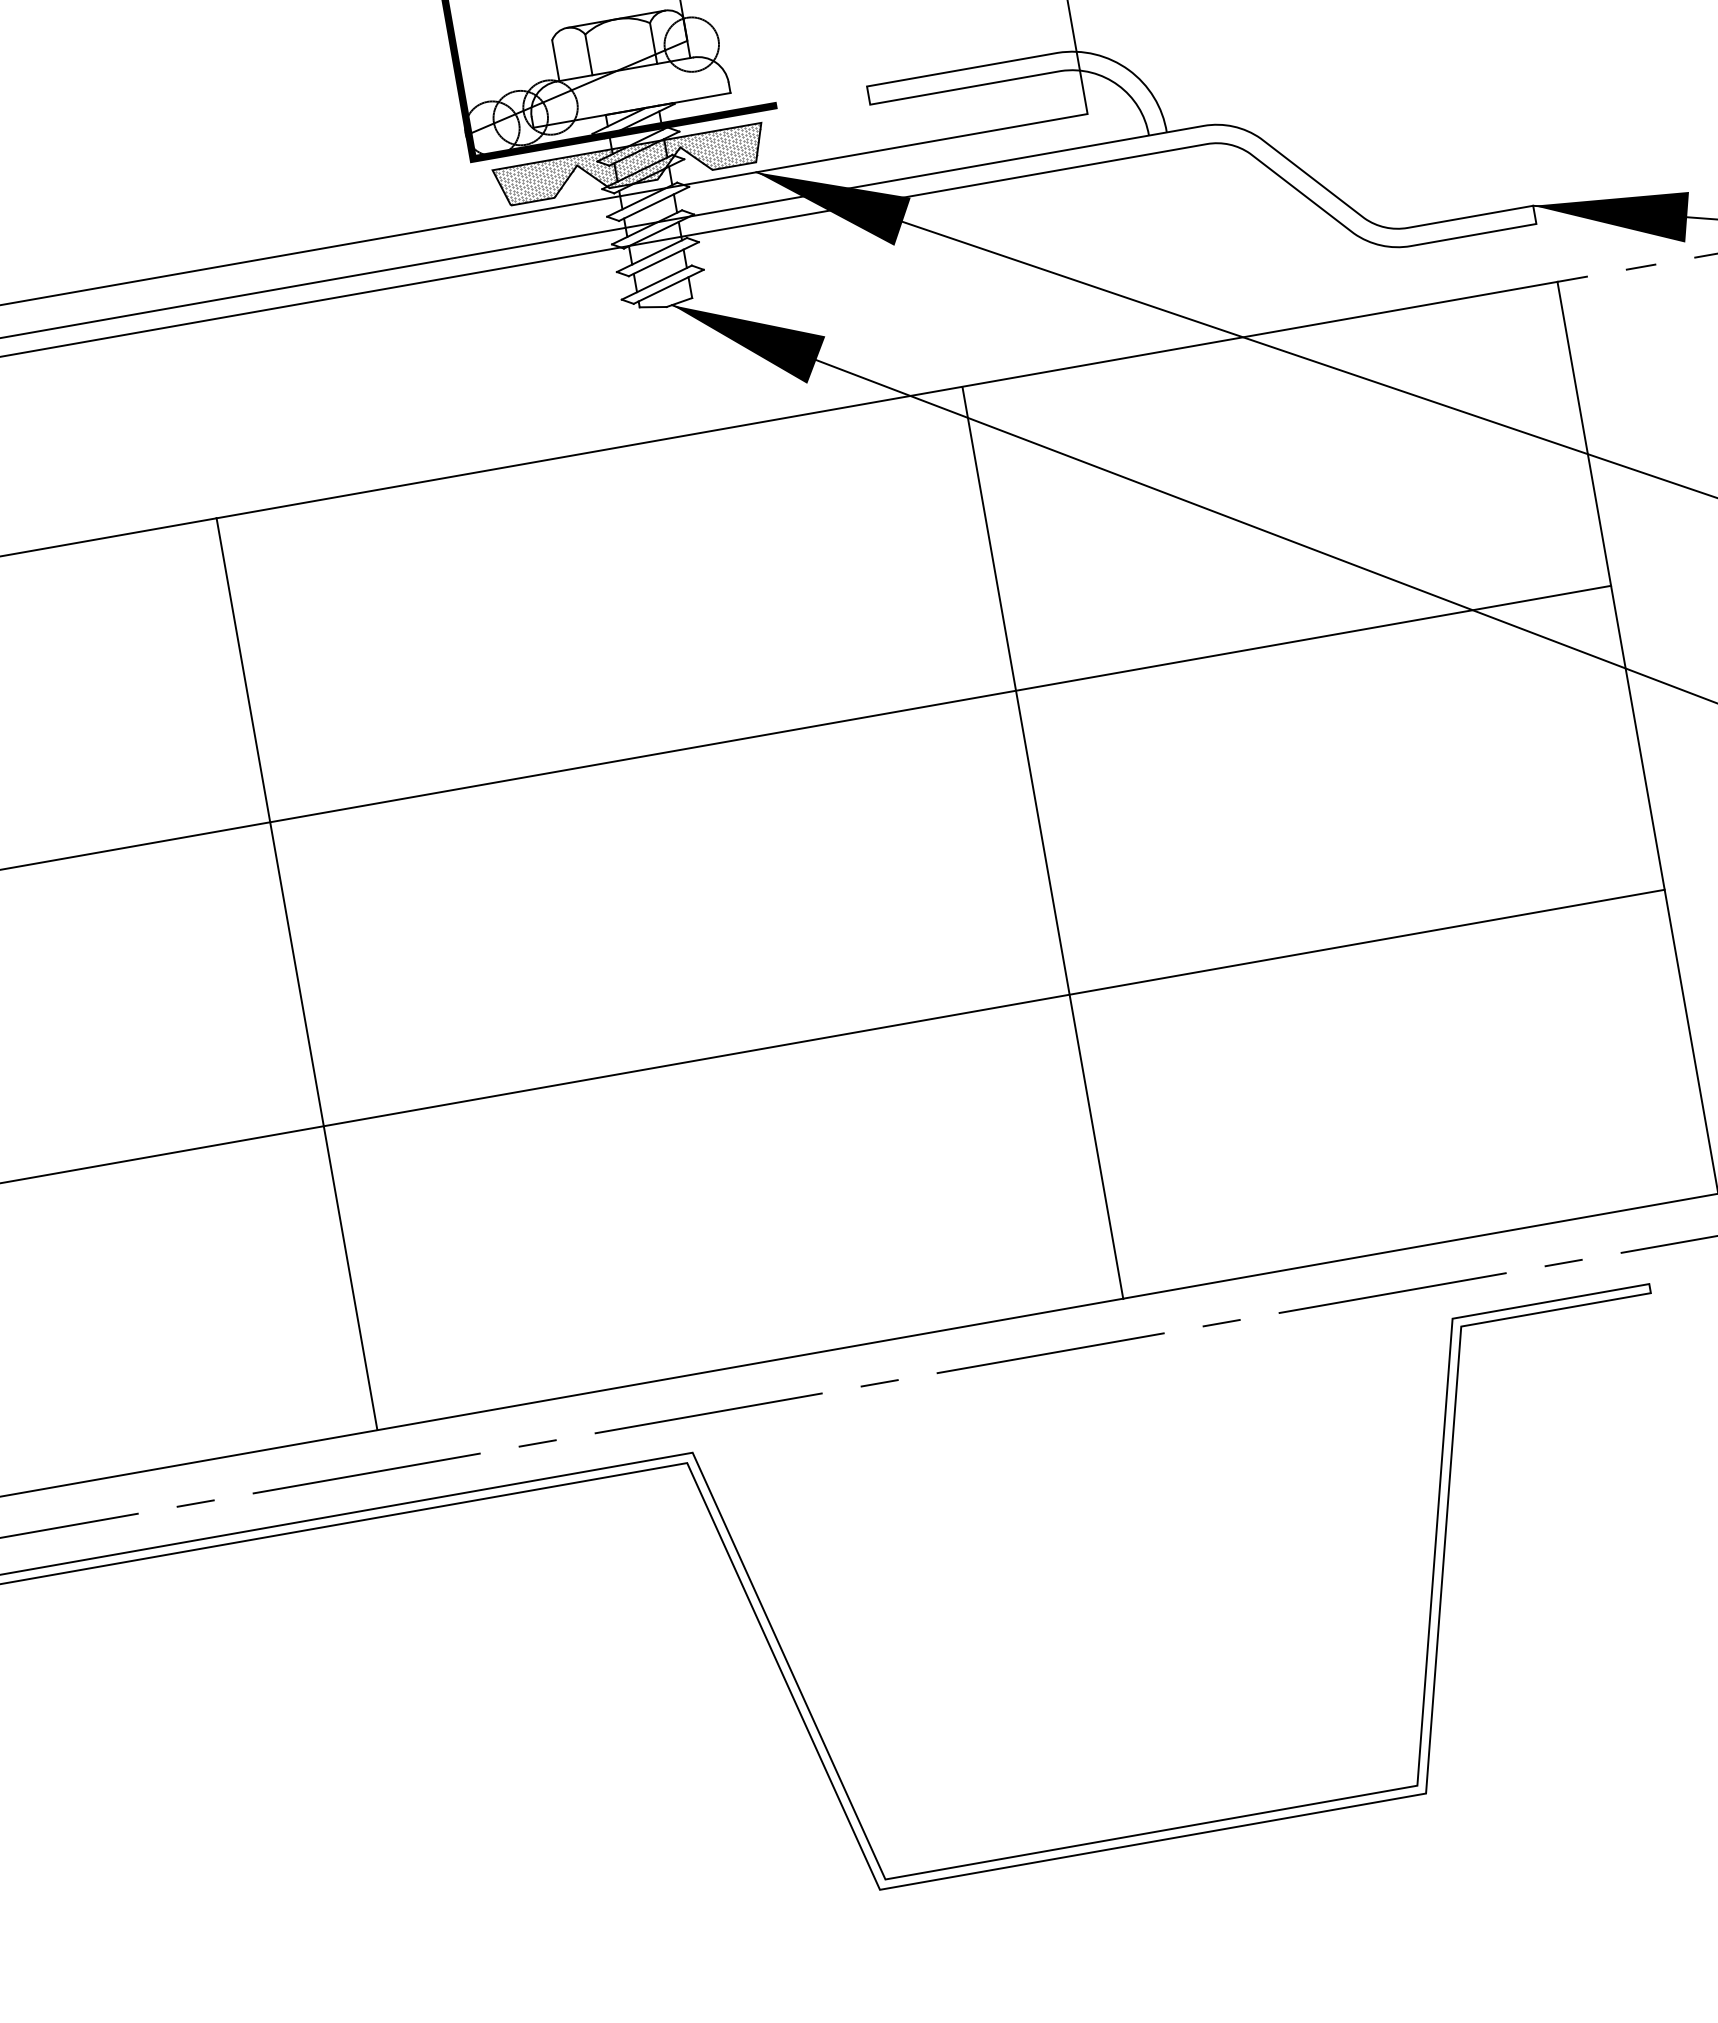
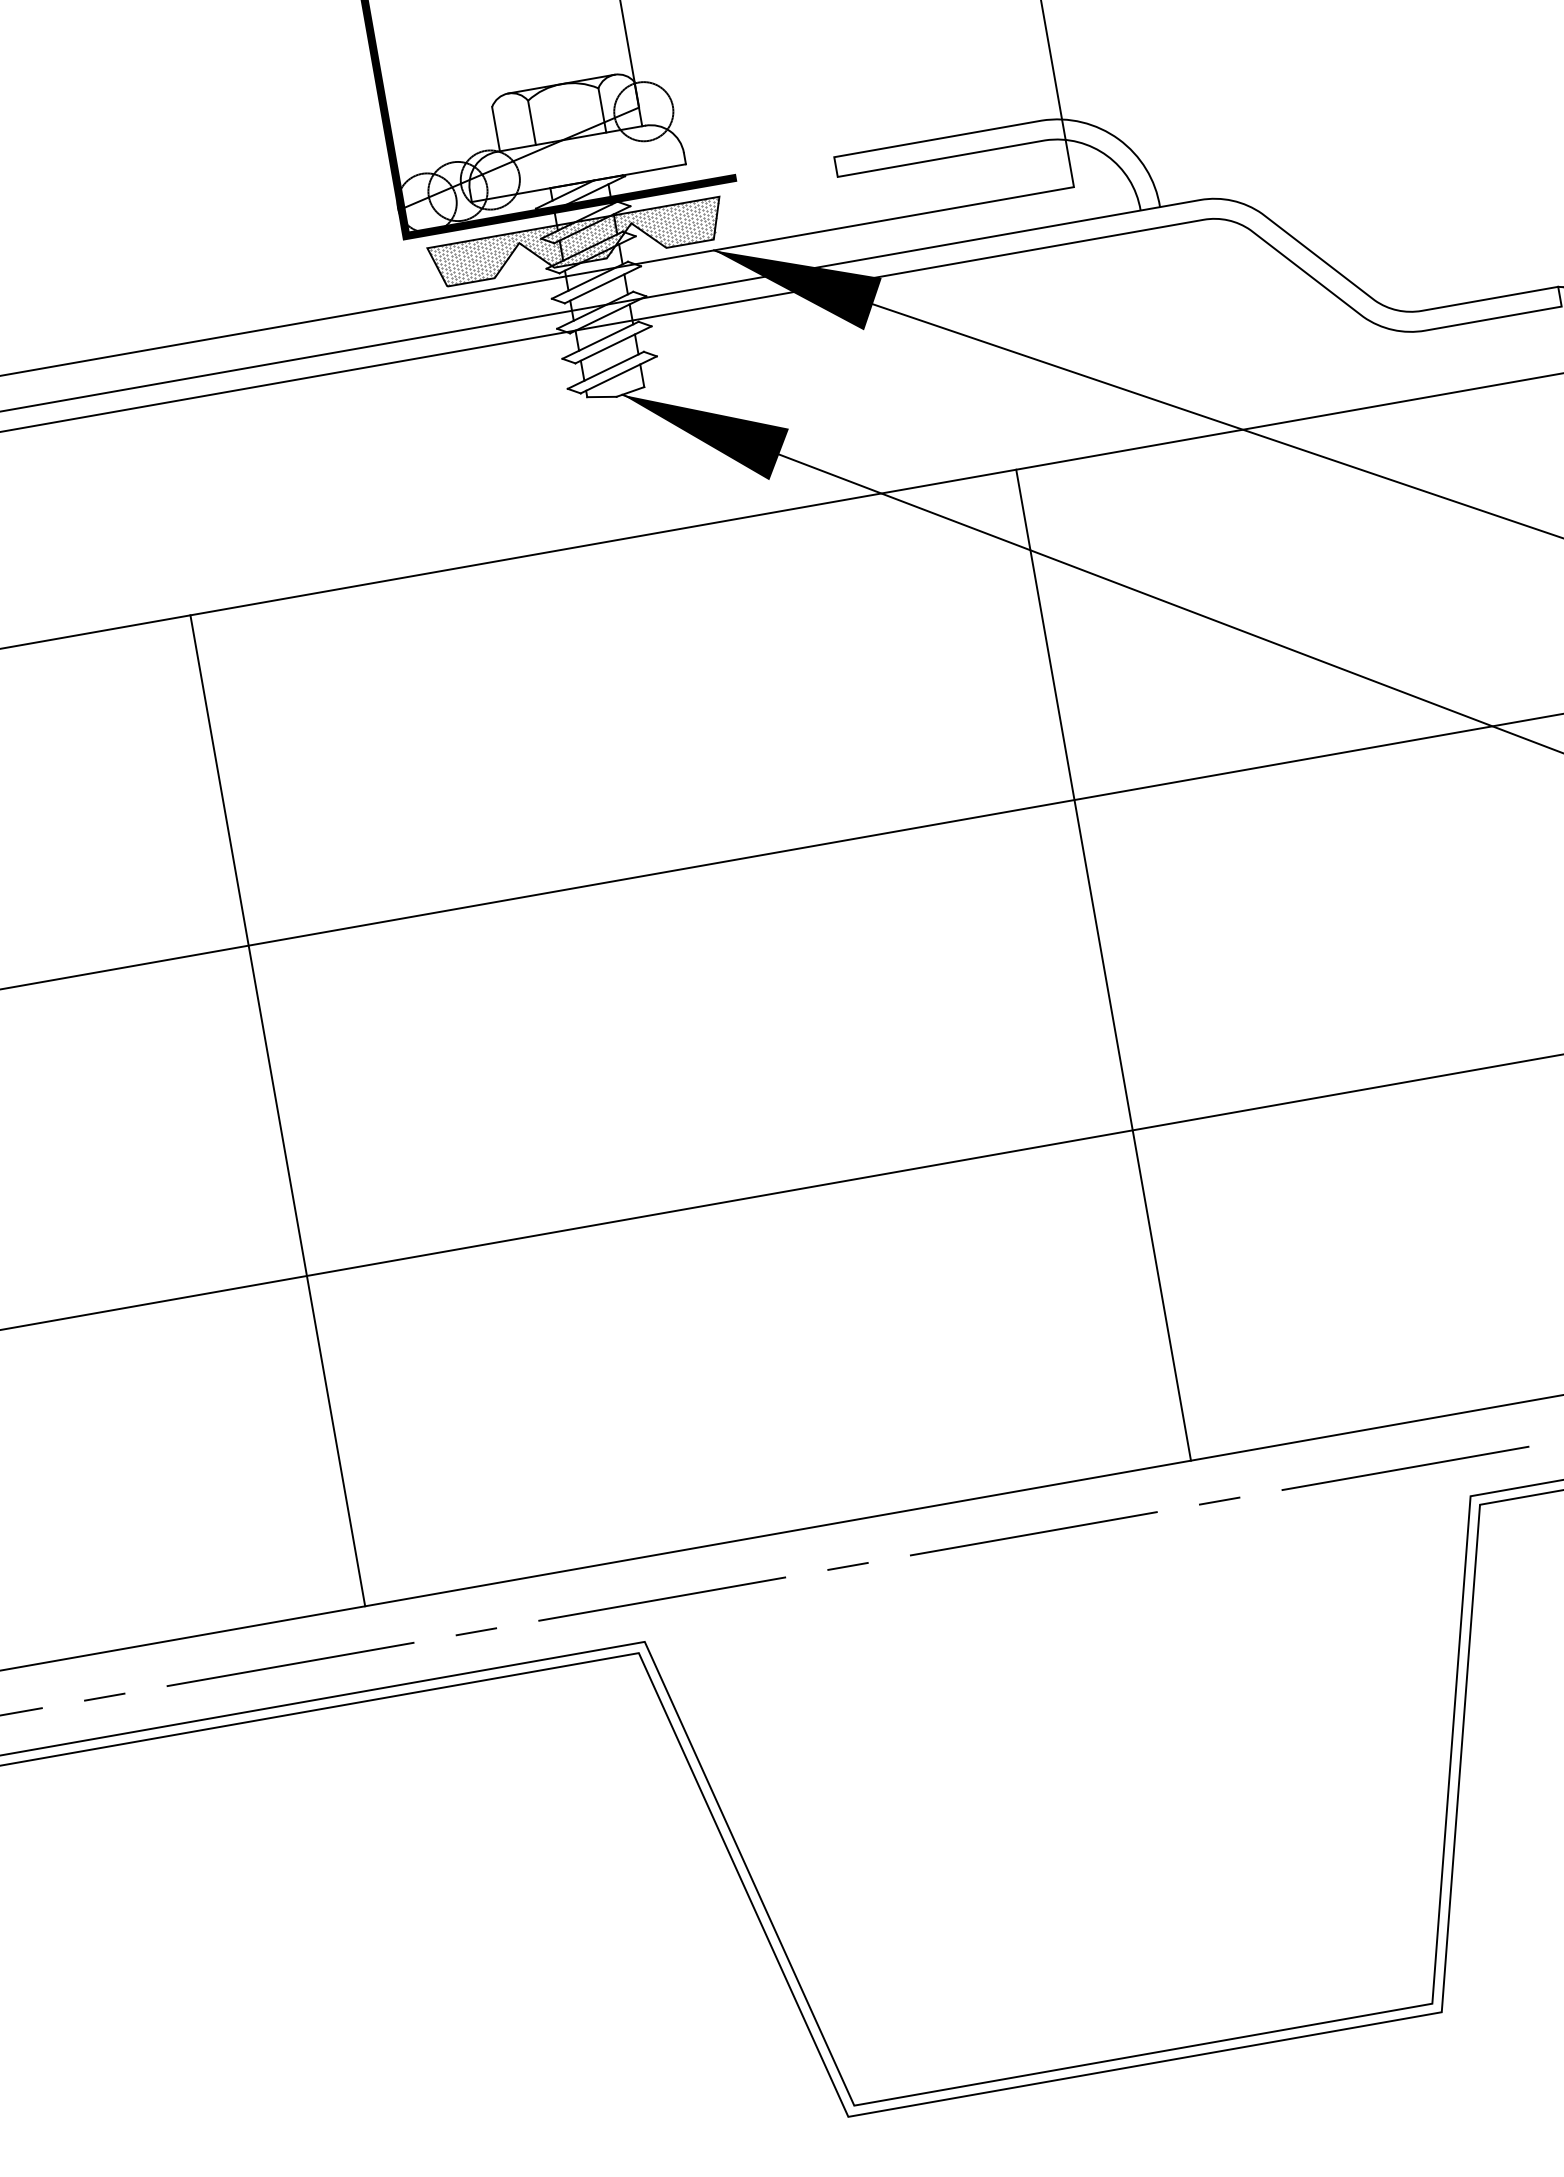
line: (1042, 842) -> (1103, 964), moved
line: (296, 973) -> (277, 1110), moved

